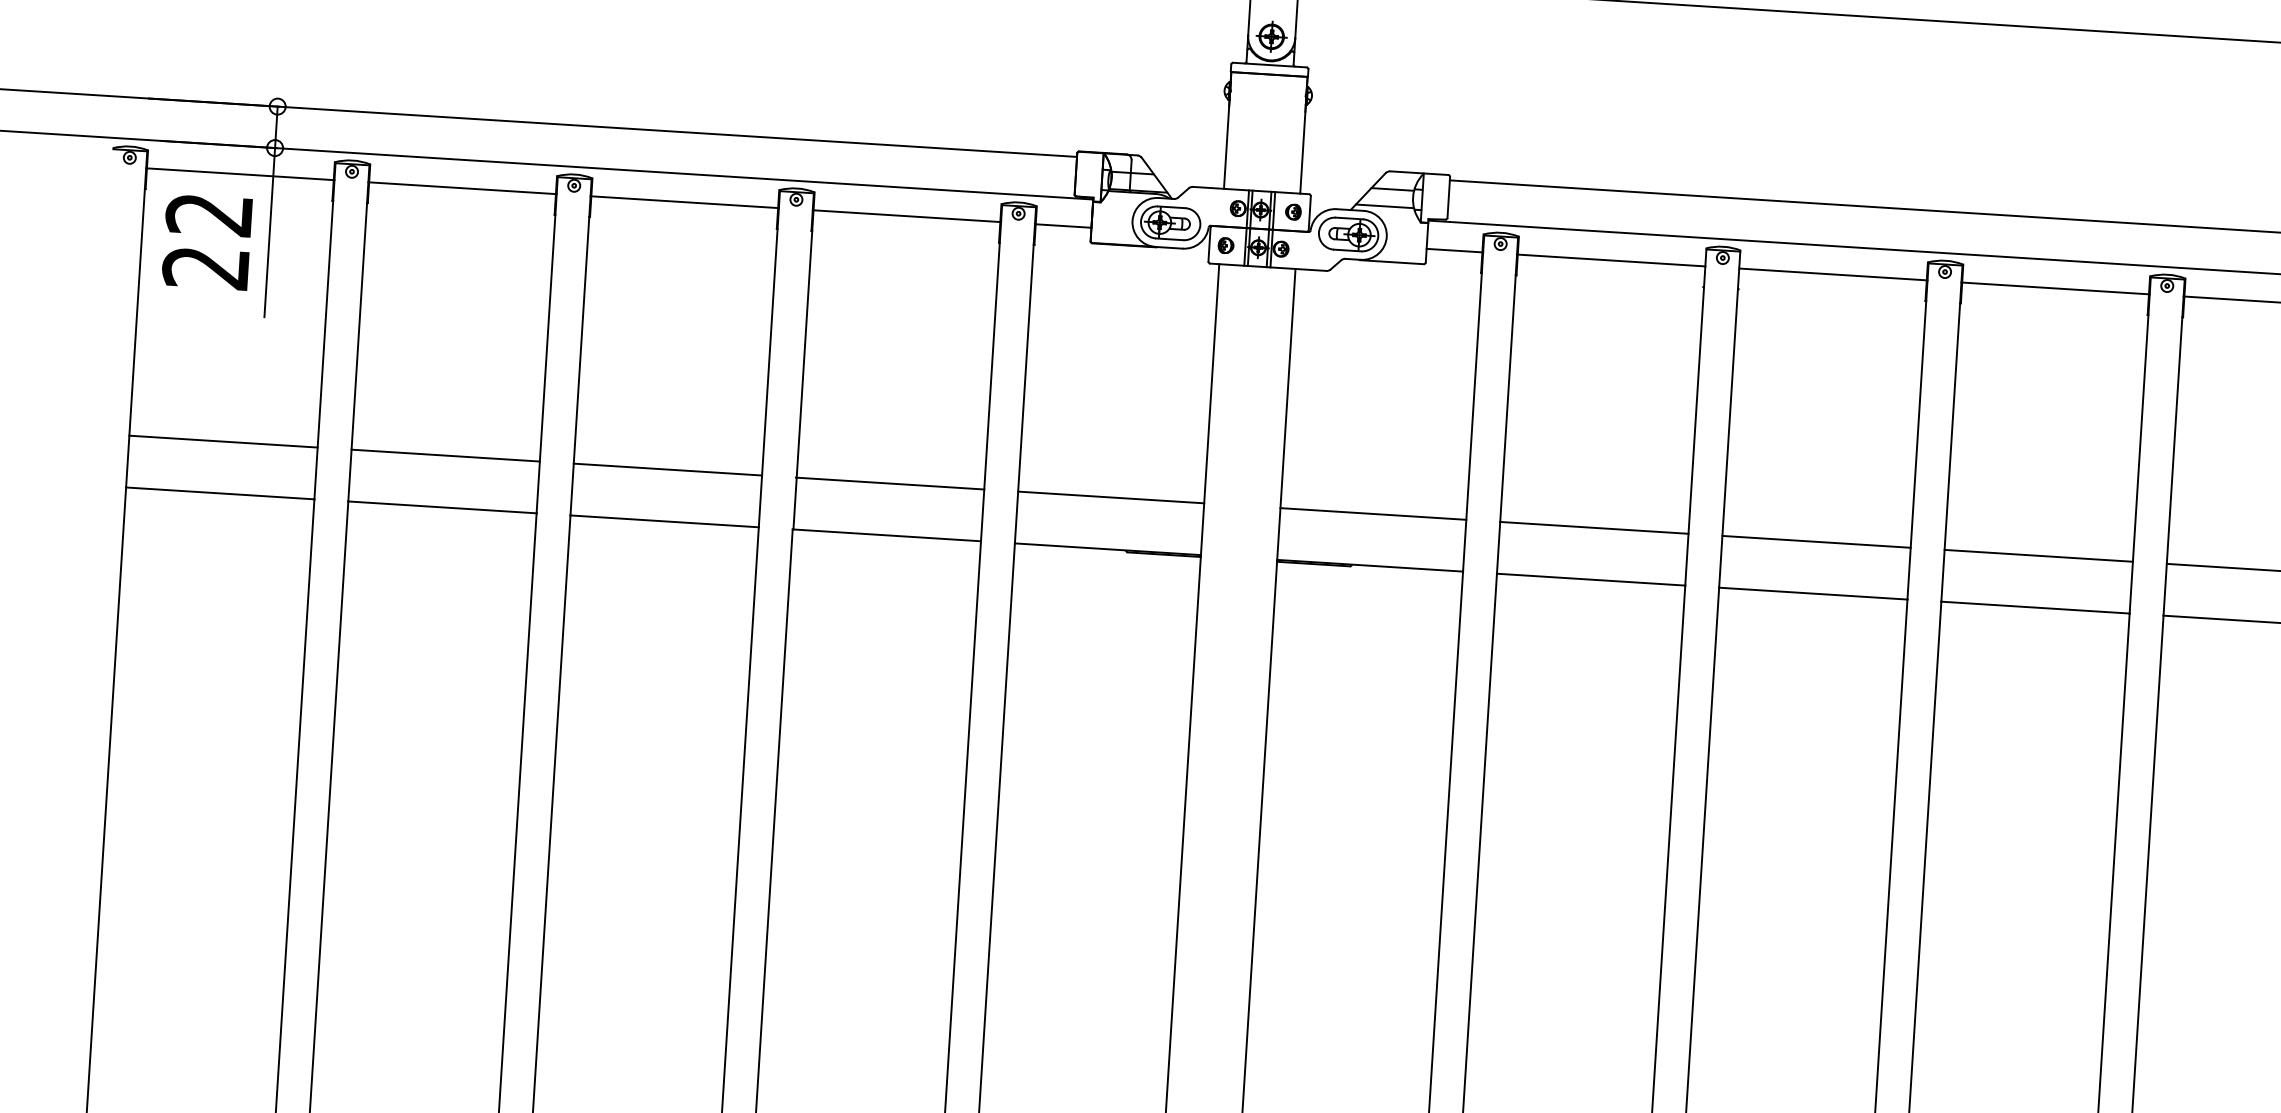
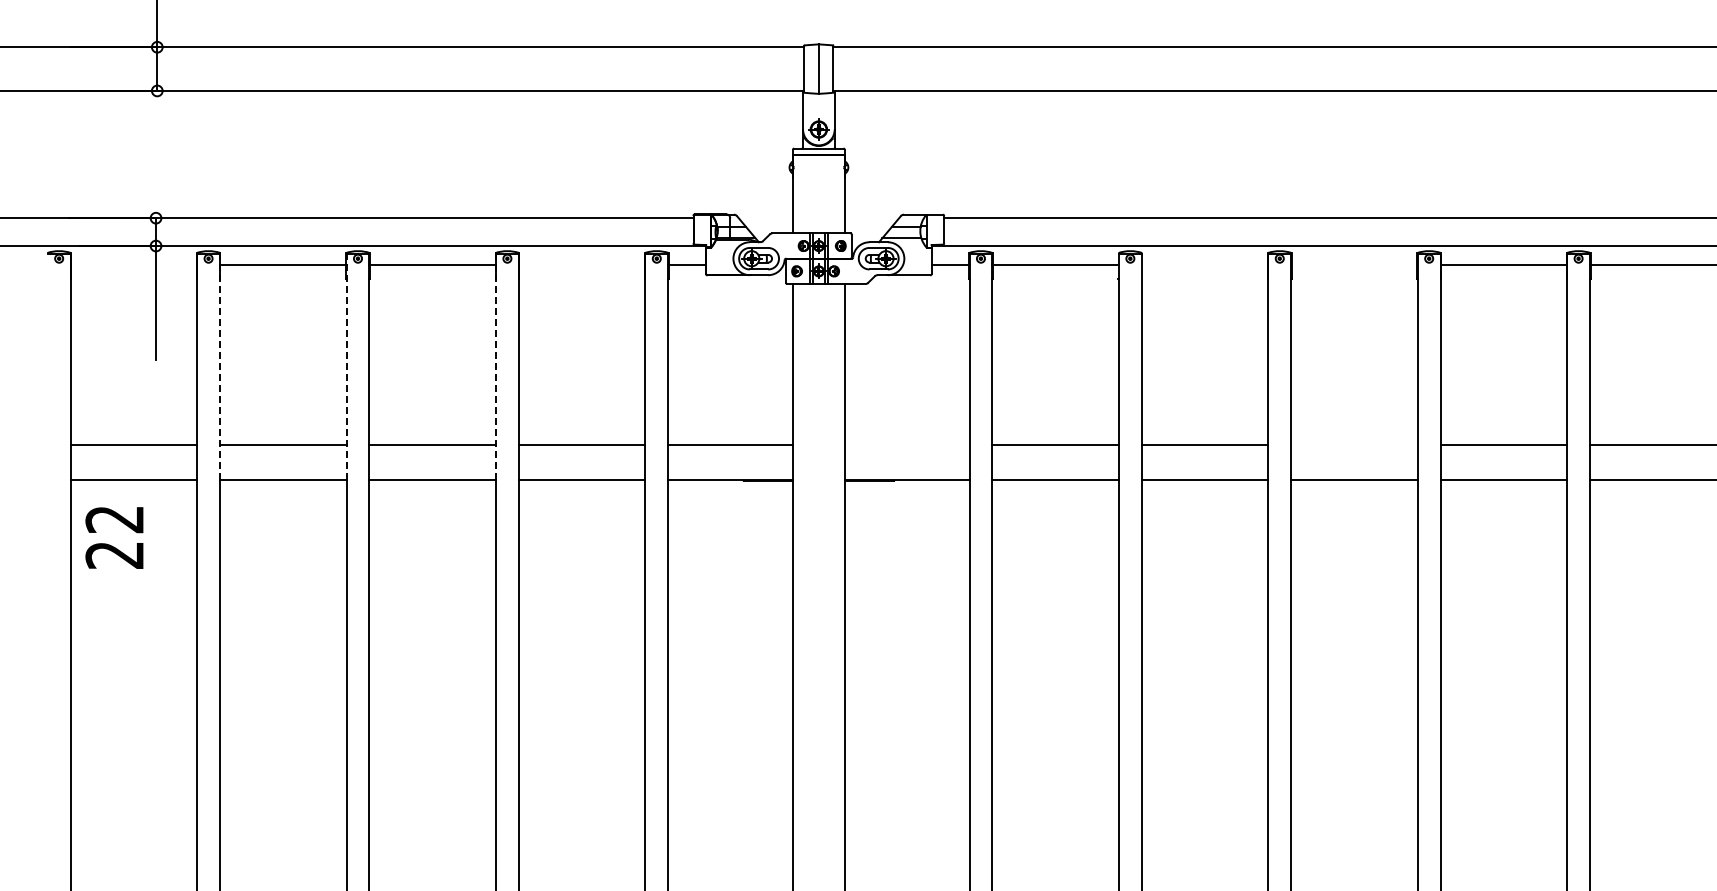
line: (239, 174) -> (133, 265), removed
line: (905, 216) -> (581, 265), removed
text: (207, 241) -> (114, 537), moved
line: (1832, 275) -> (1204, 265), removed
line: (2055, 289) -> (1354, 265), removed
line: (358, 333) -> (219, 366), solid -> dashed
line: (547, 344) -> (346, 366), solid -> dashed
line: (770, 359) -> (496, 366), solid -> dashed
line: (1372, 513) -> (906, 444), removed
line: (2038, 555) -> (1354, 444), removed

